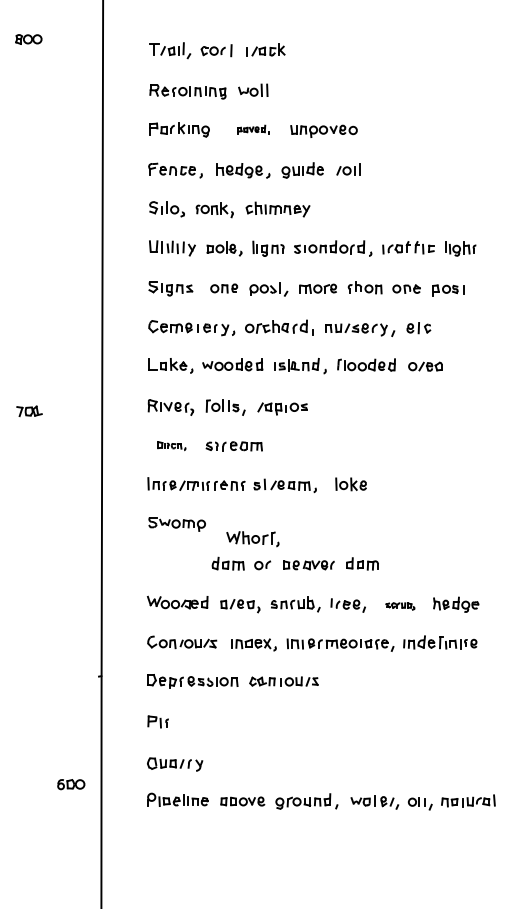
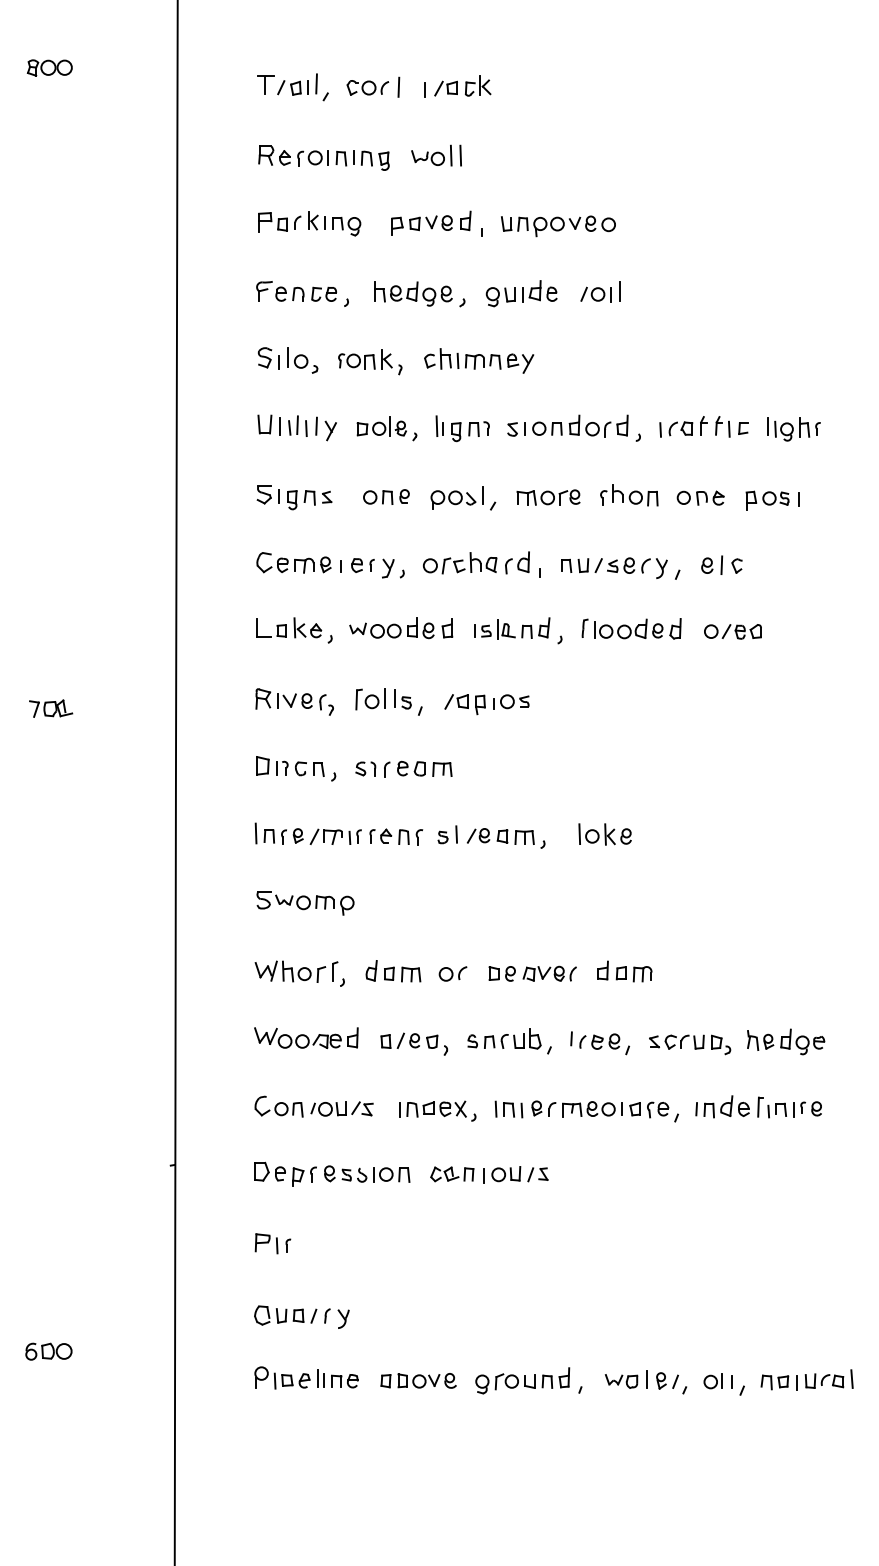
part: (253, 129) -> (436, 223), size x1.67
part: (171, 445) -> (295, 767), size x1.67
part: (252, 539) -> (299, 974), moved
part: (400, 606) -> (690, 1044), size x1.67
part: (71, 784) -> (49, 1351), moved

